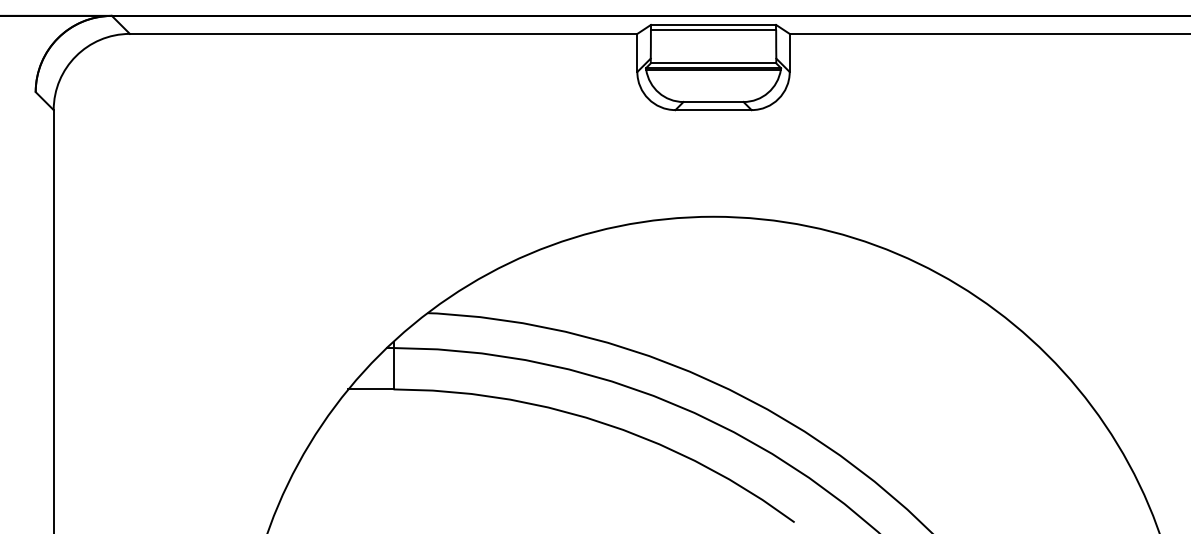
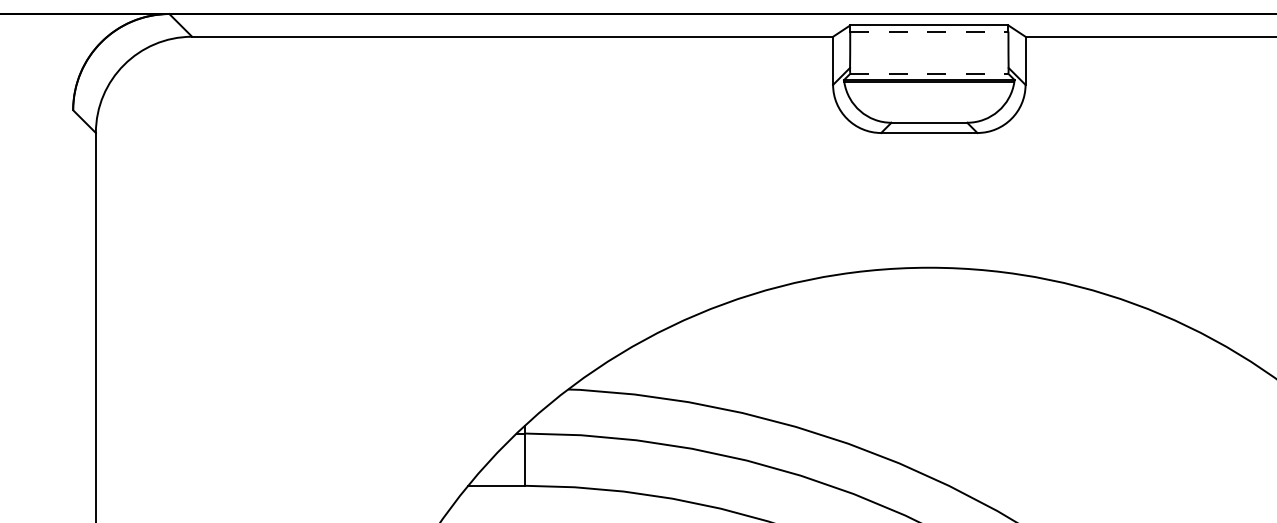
line: (713, 29) -> (929, 31), solid -> dashed
line: (713, 63) -> (929, 74), solid -> dashed

